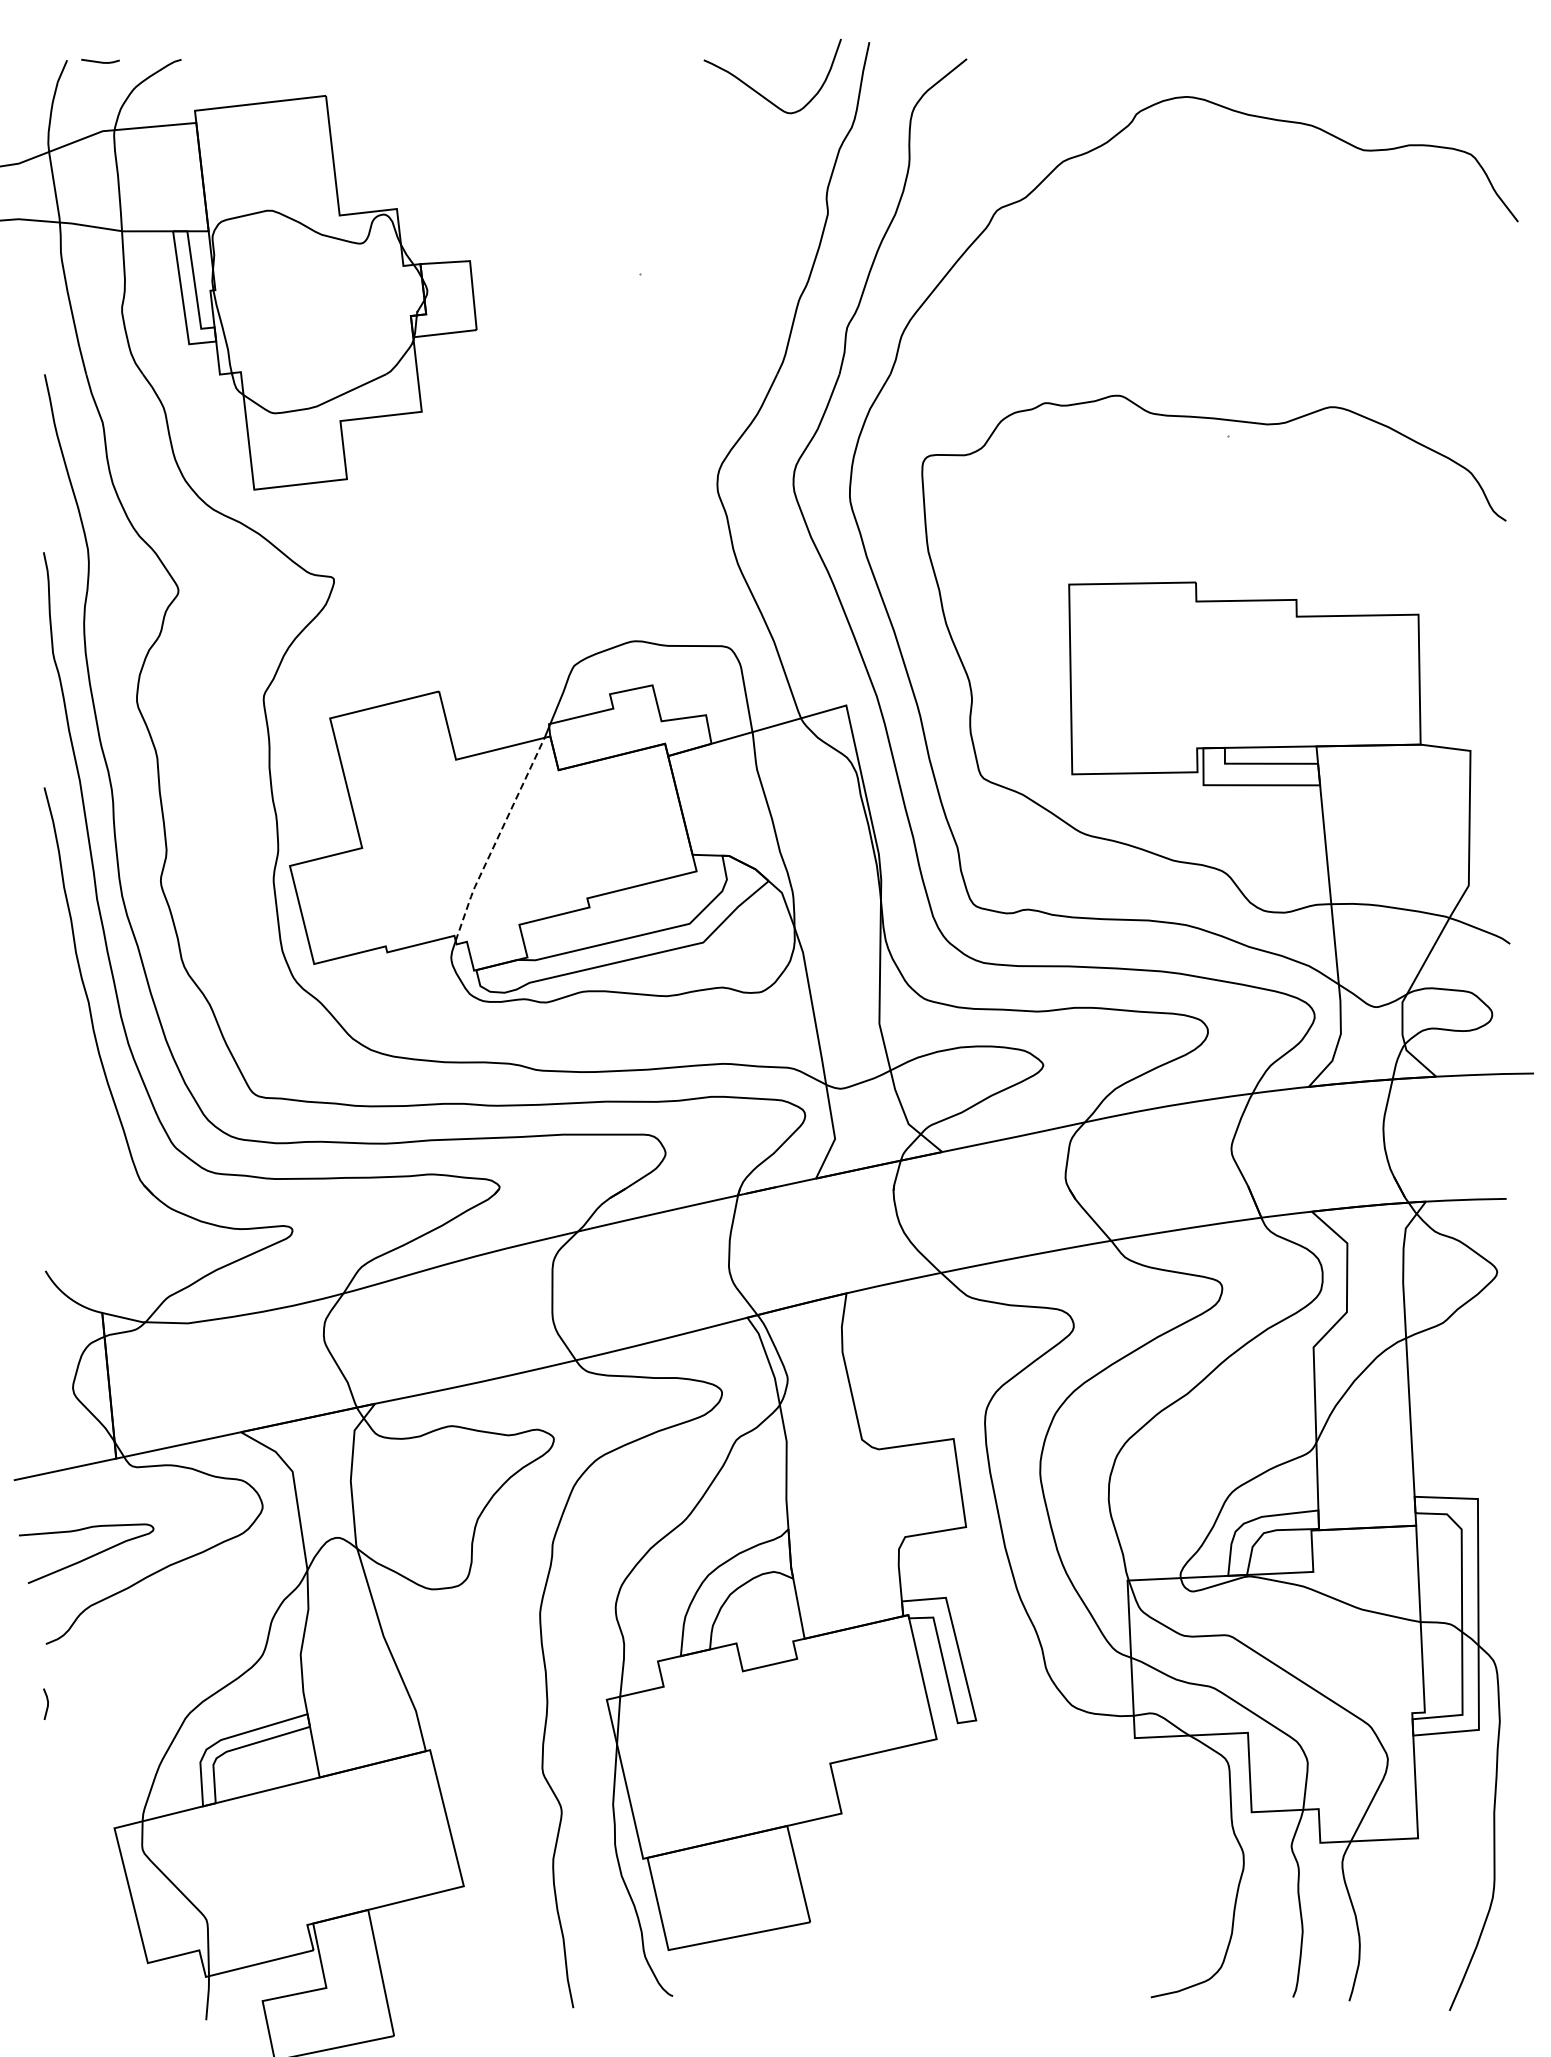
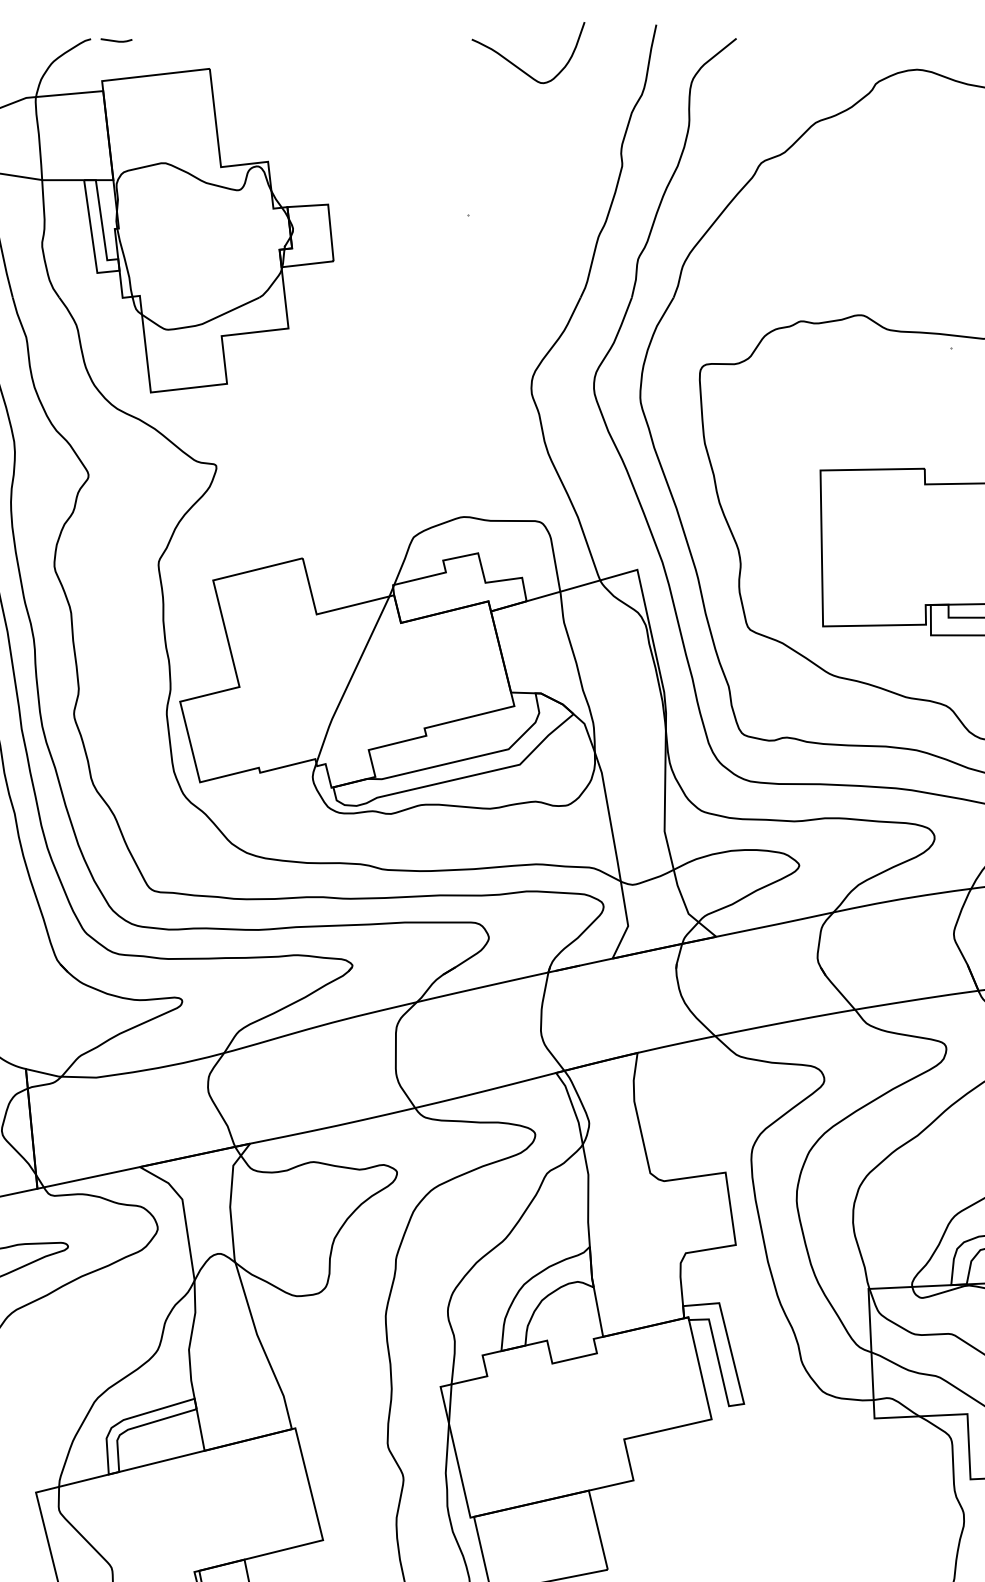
line: (100, 61) -> (116, 40), moved
curve: (760, 93) -> (518, 66), moved
line: (497, 839) -> (350, 679), dashed -> solid

